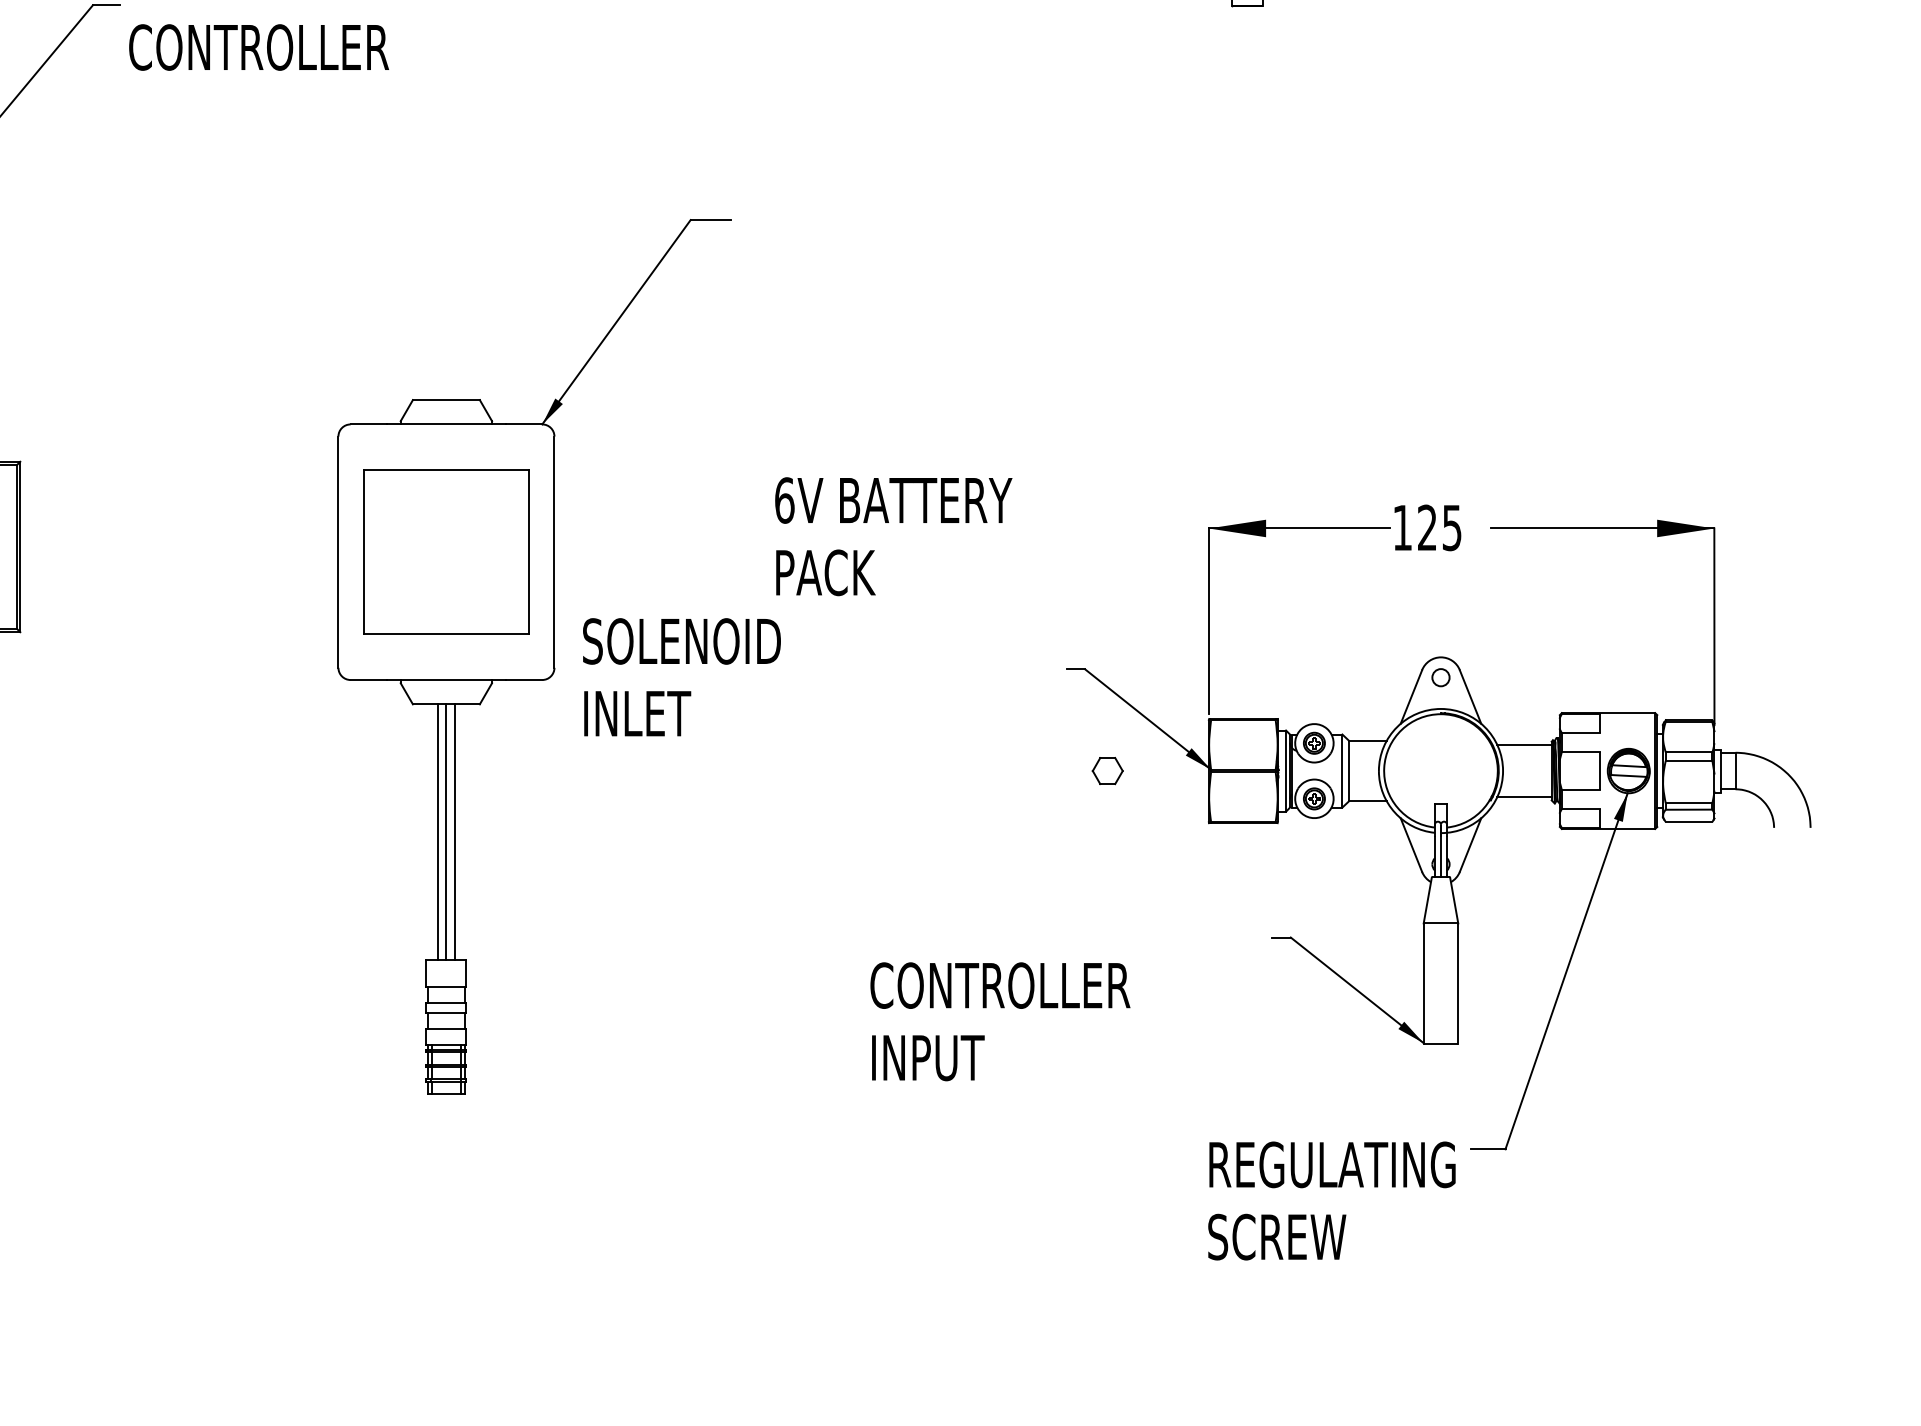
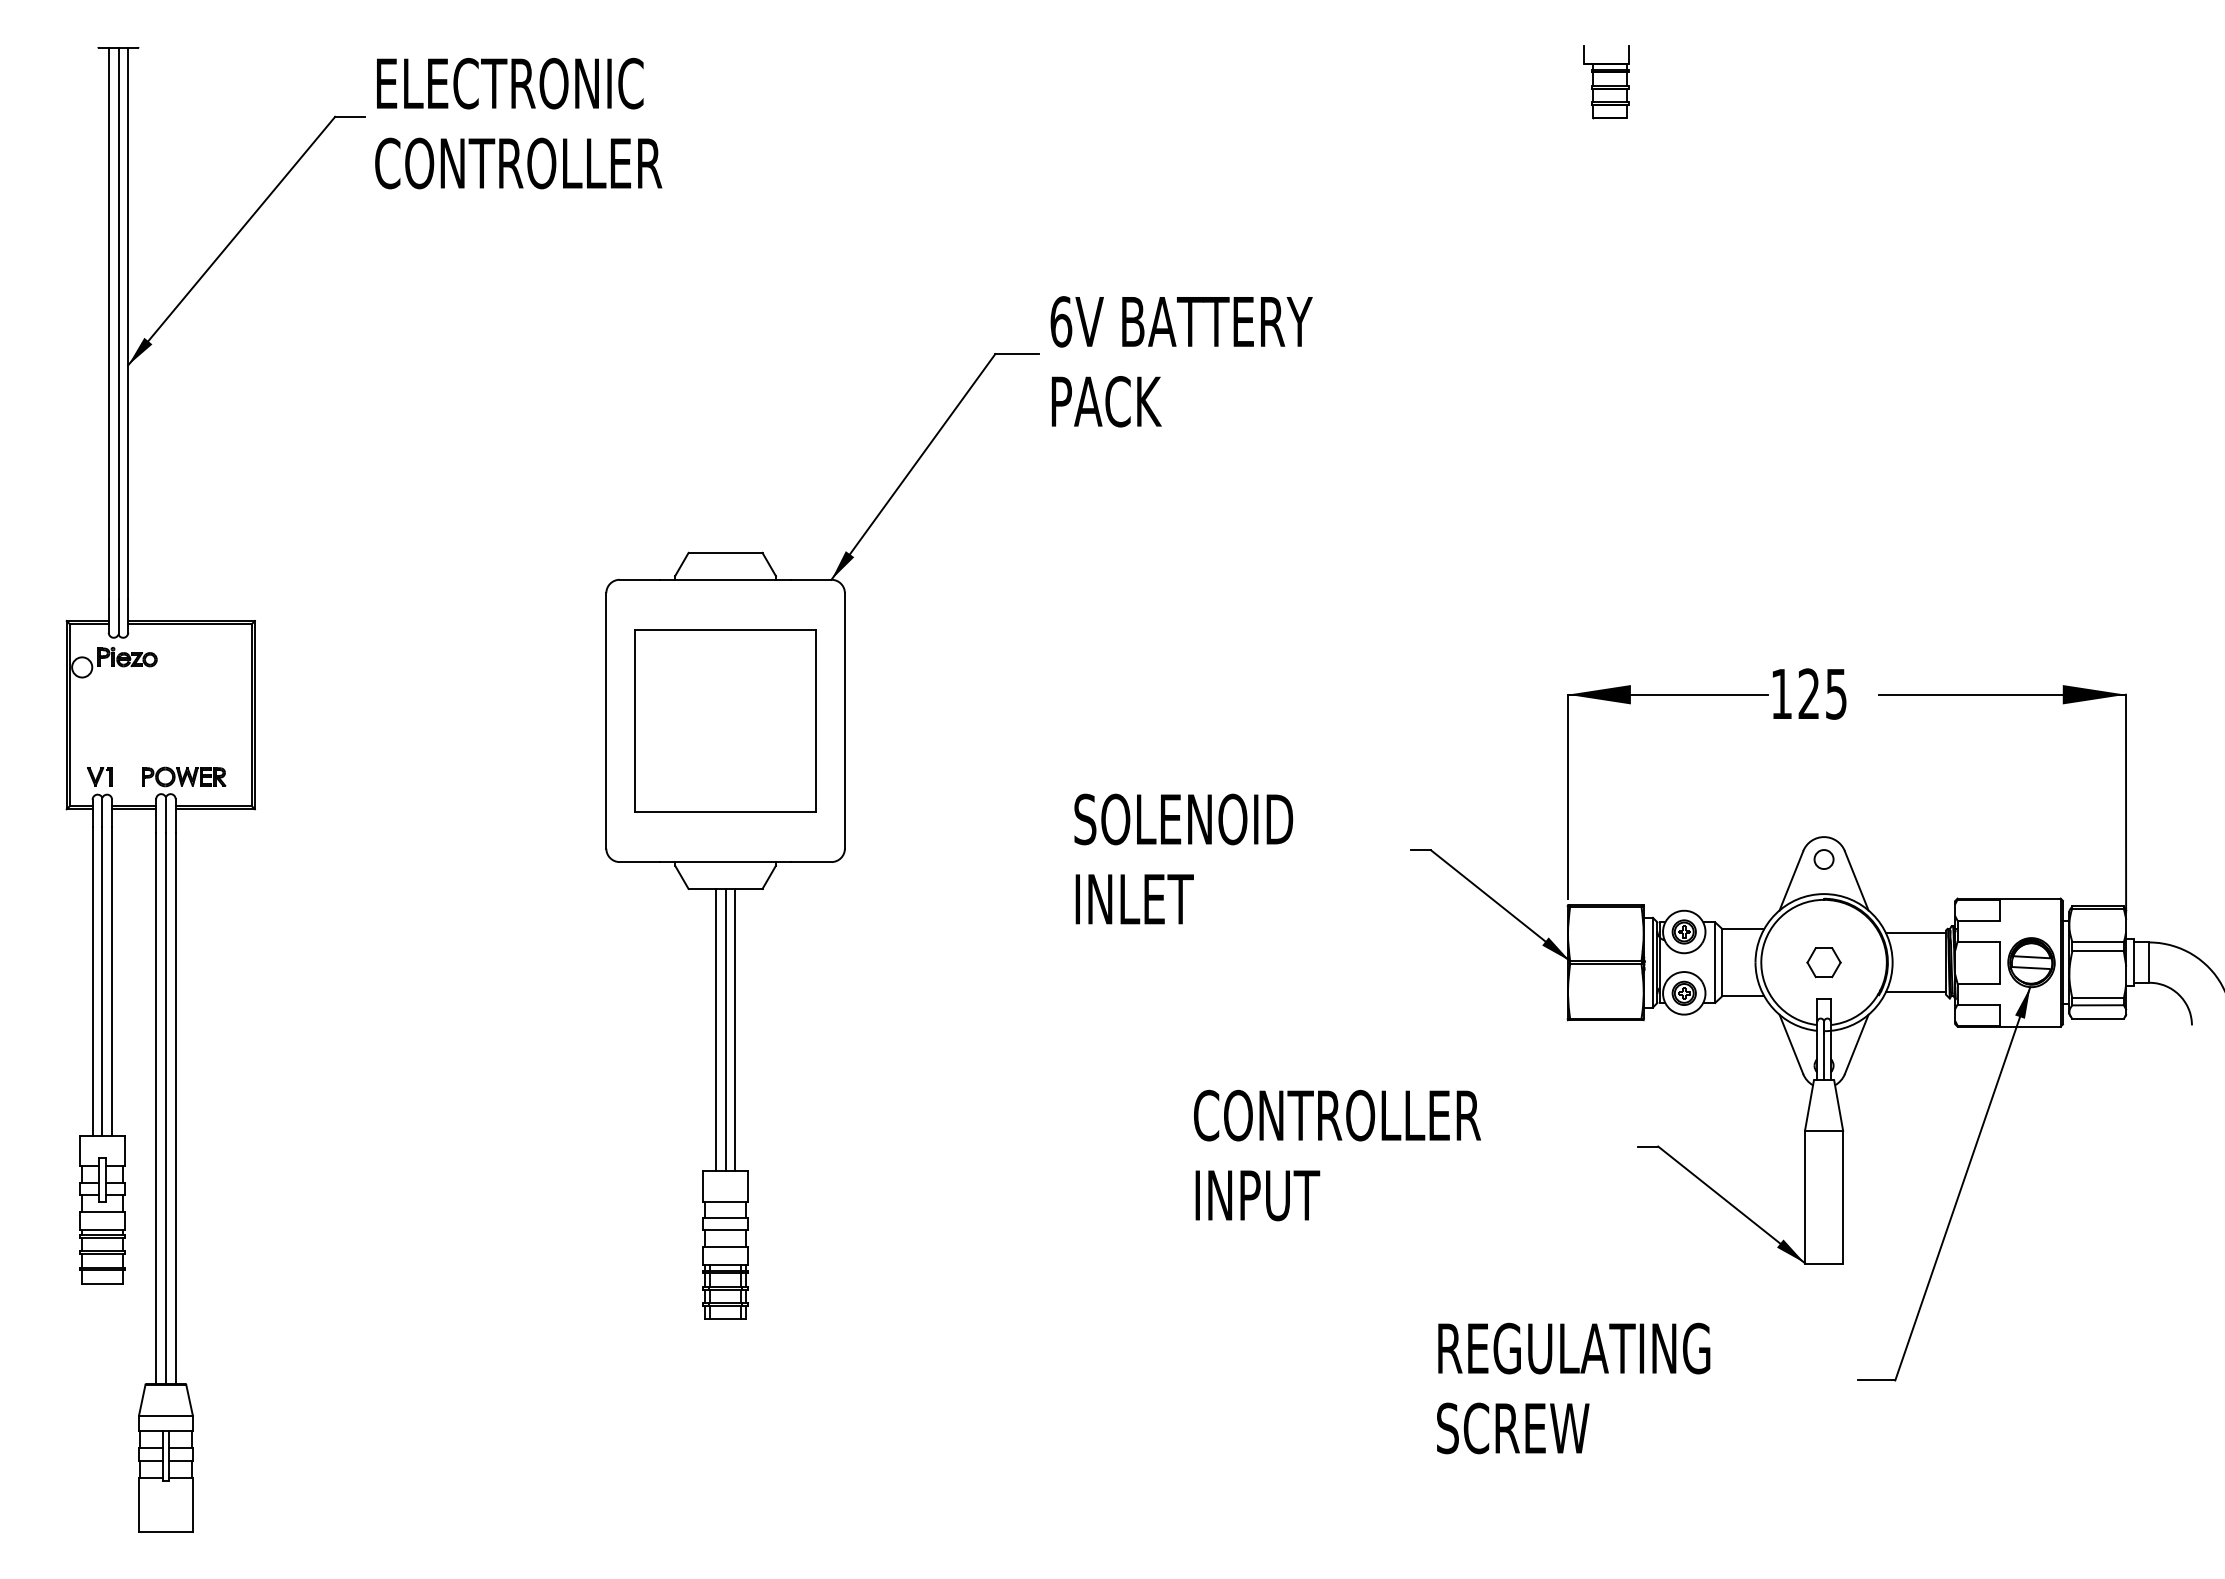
text: (893, 536) -> (1181, 361), moved
text: (681, 676) -> (1183, 858), moved
part: (1107, 770) -> (1823, 962), moved
text: (1000, 1021) -> (1337, 1155), moved
text: (1331, 1200) -> (1573, 1388), moved

